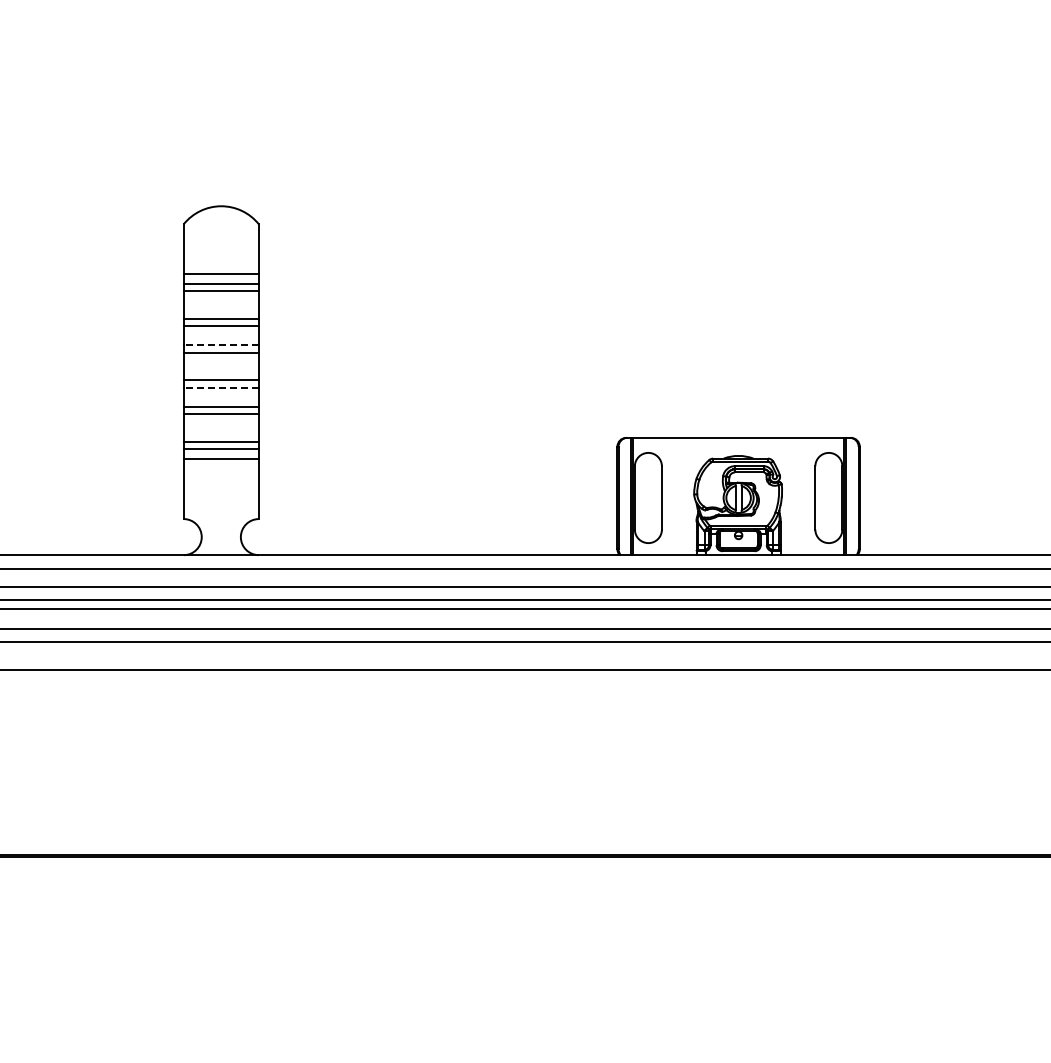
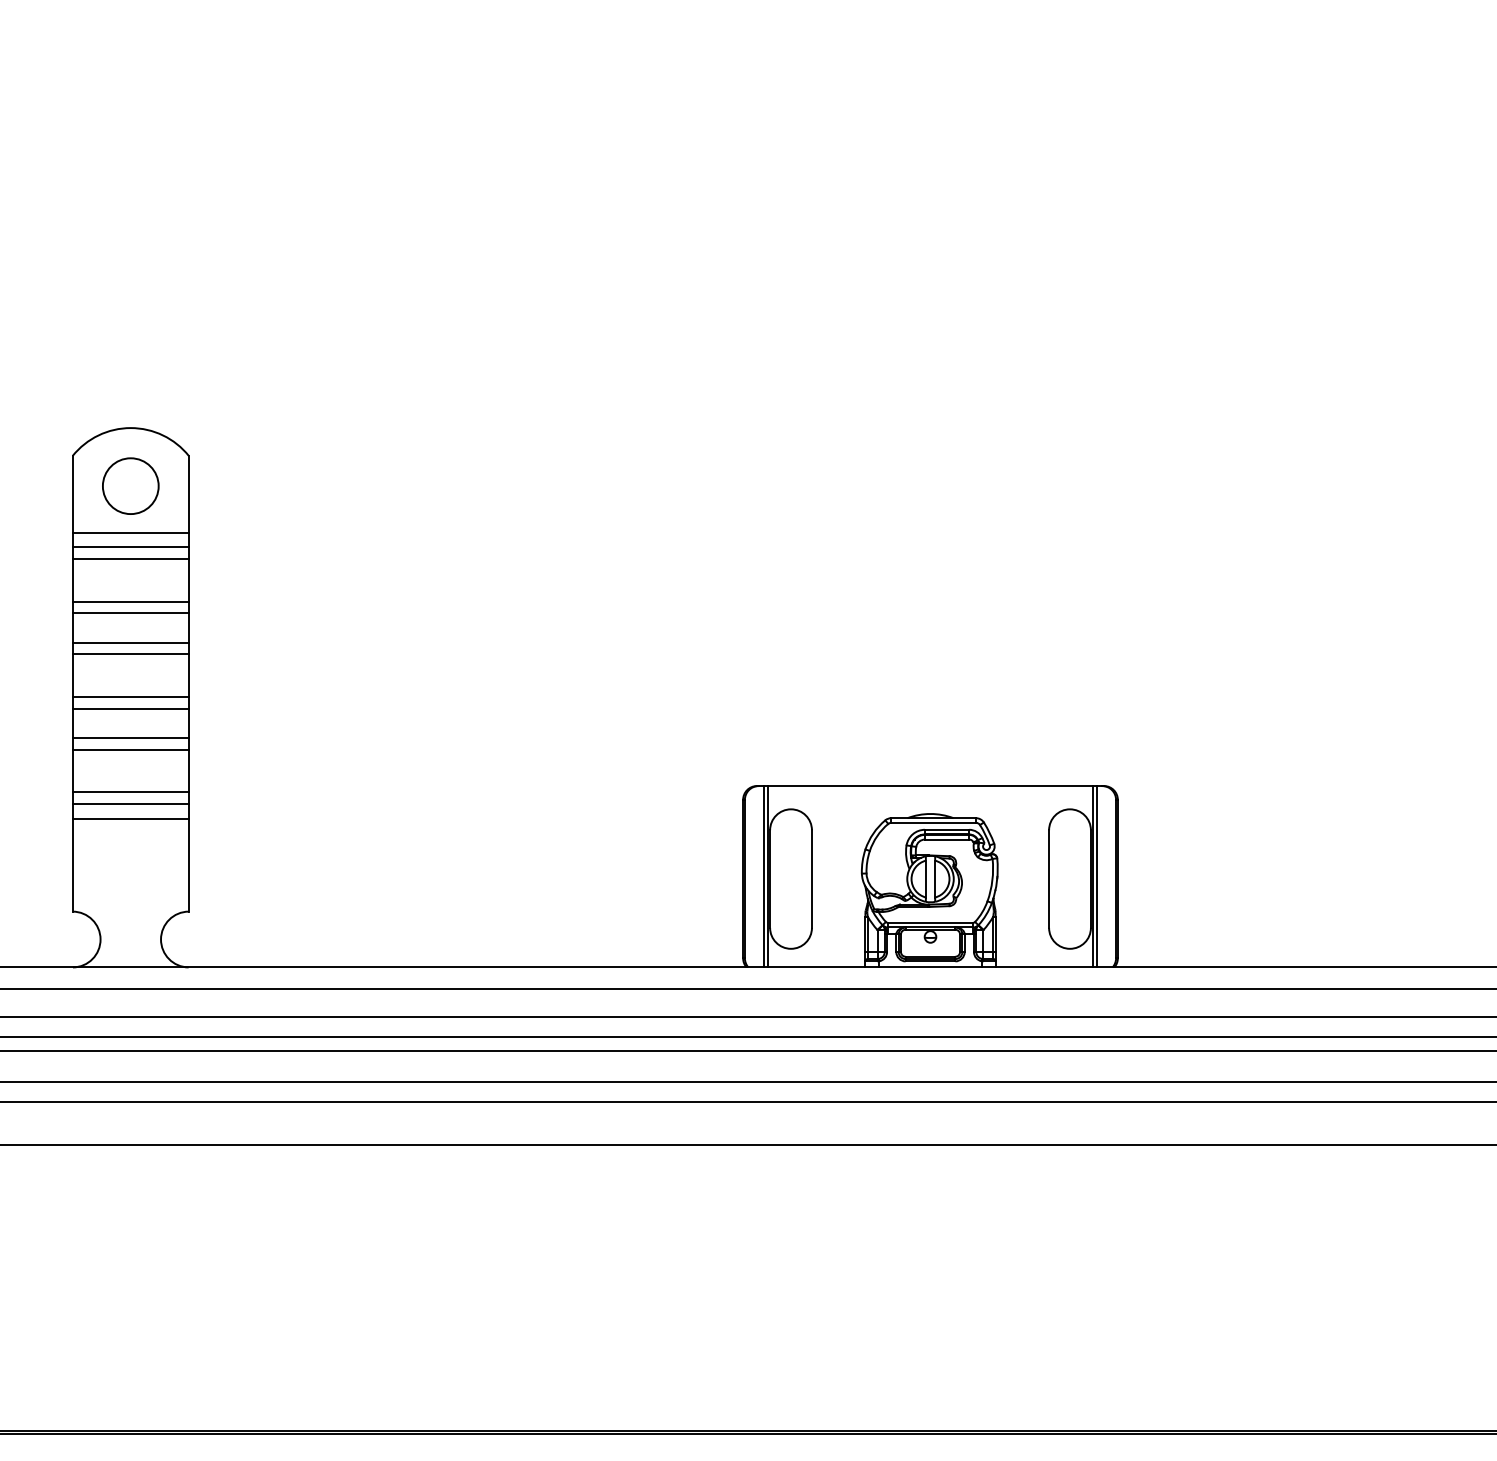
circle: (221, 243) -> (131, 485), added
line: (221, 345) -> (131, 643), dashed -> solid
line: (221, 387) -> (131, 708), dashed -> solid

